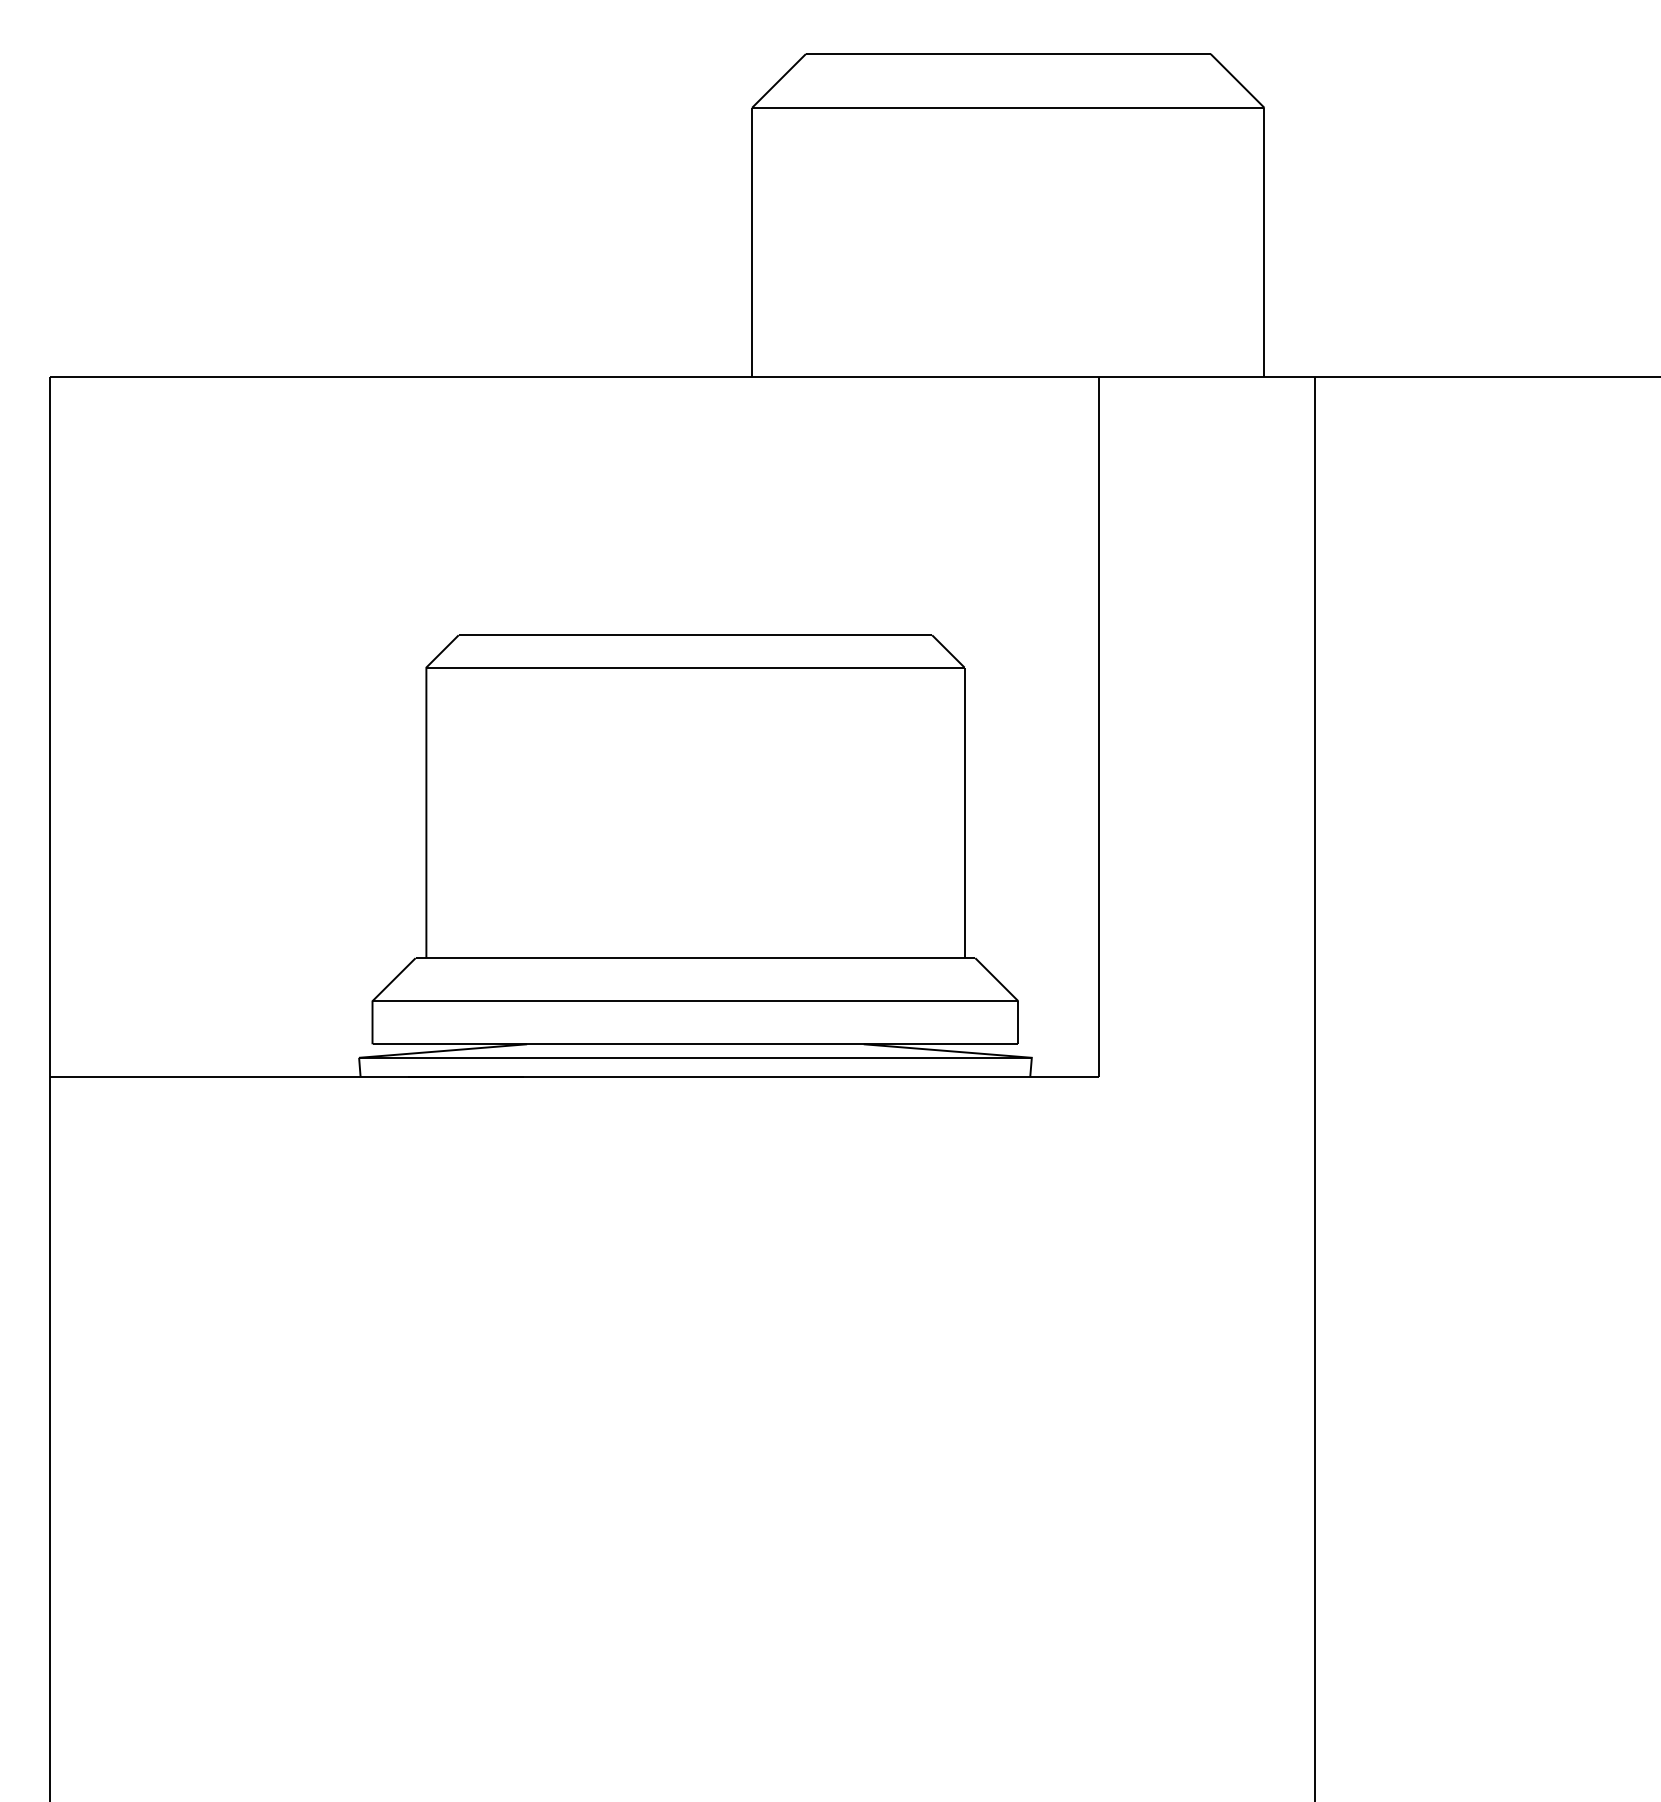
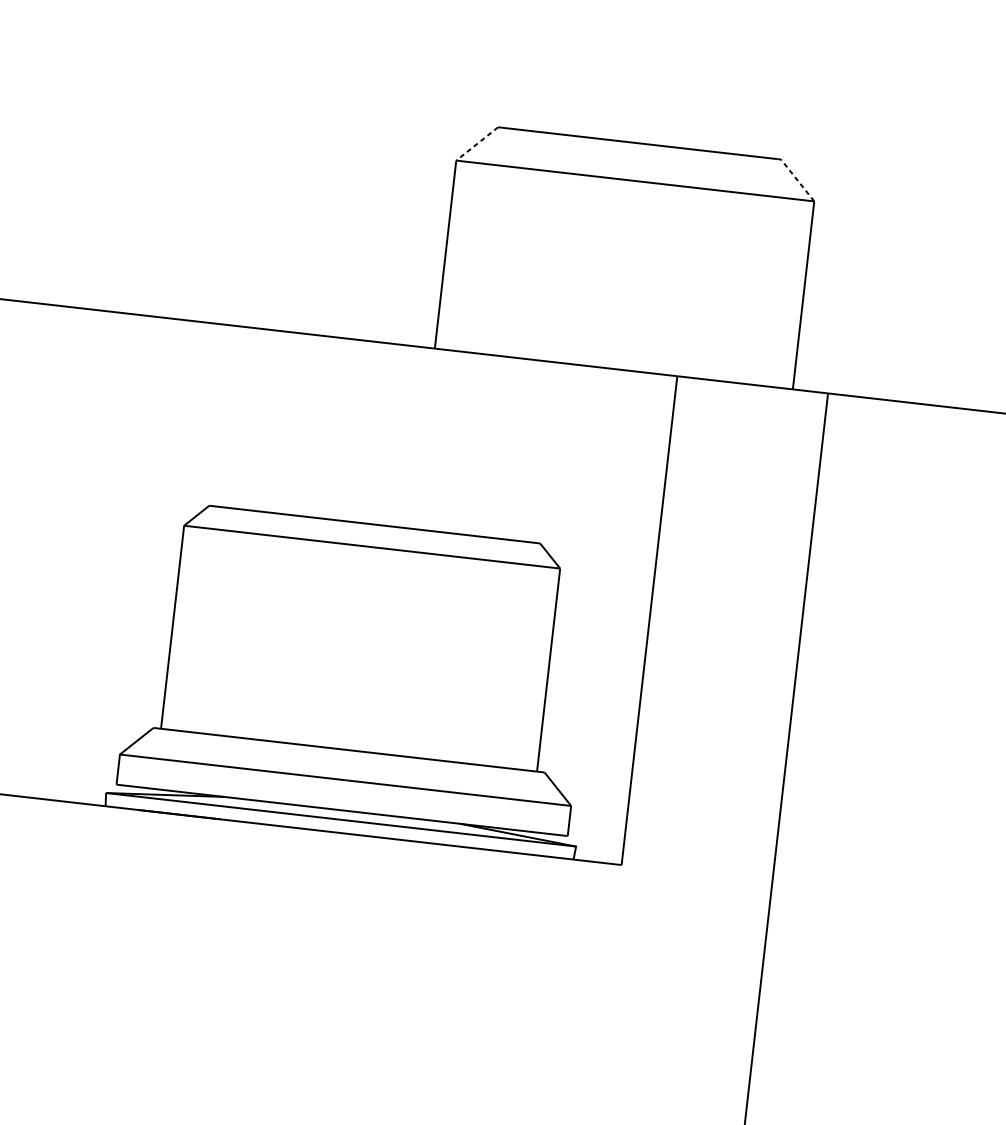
line: (1237, 80) -> (797, 180), solid -> dashed
line: (778, 81) -> (476, 144), solid -> dashed

